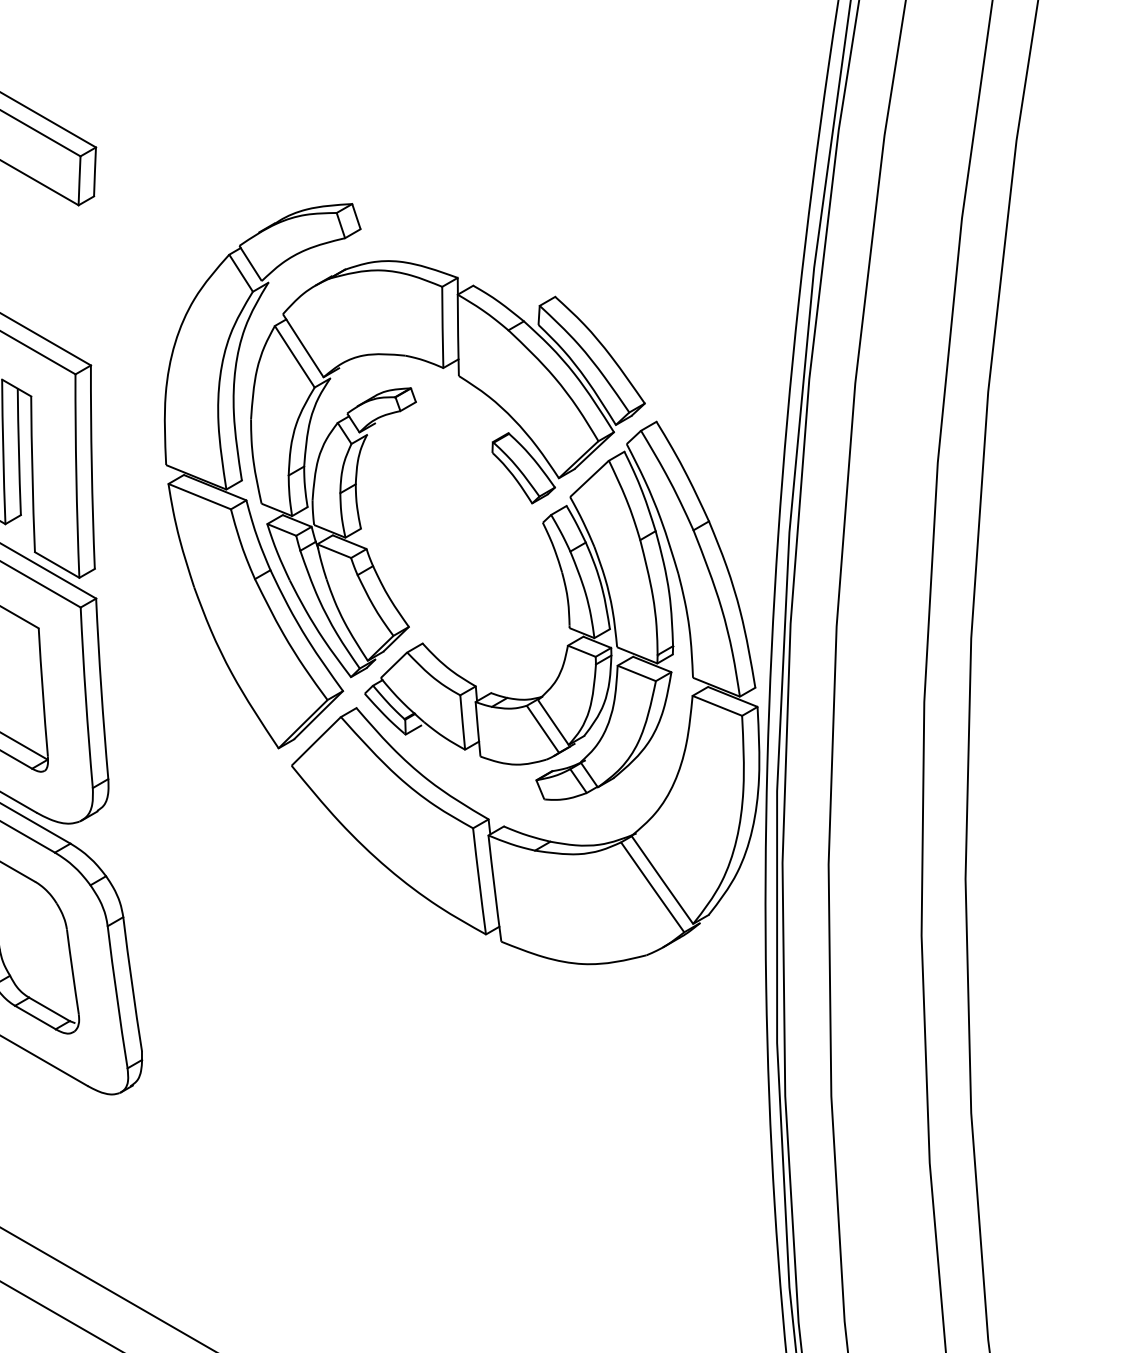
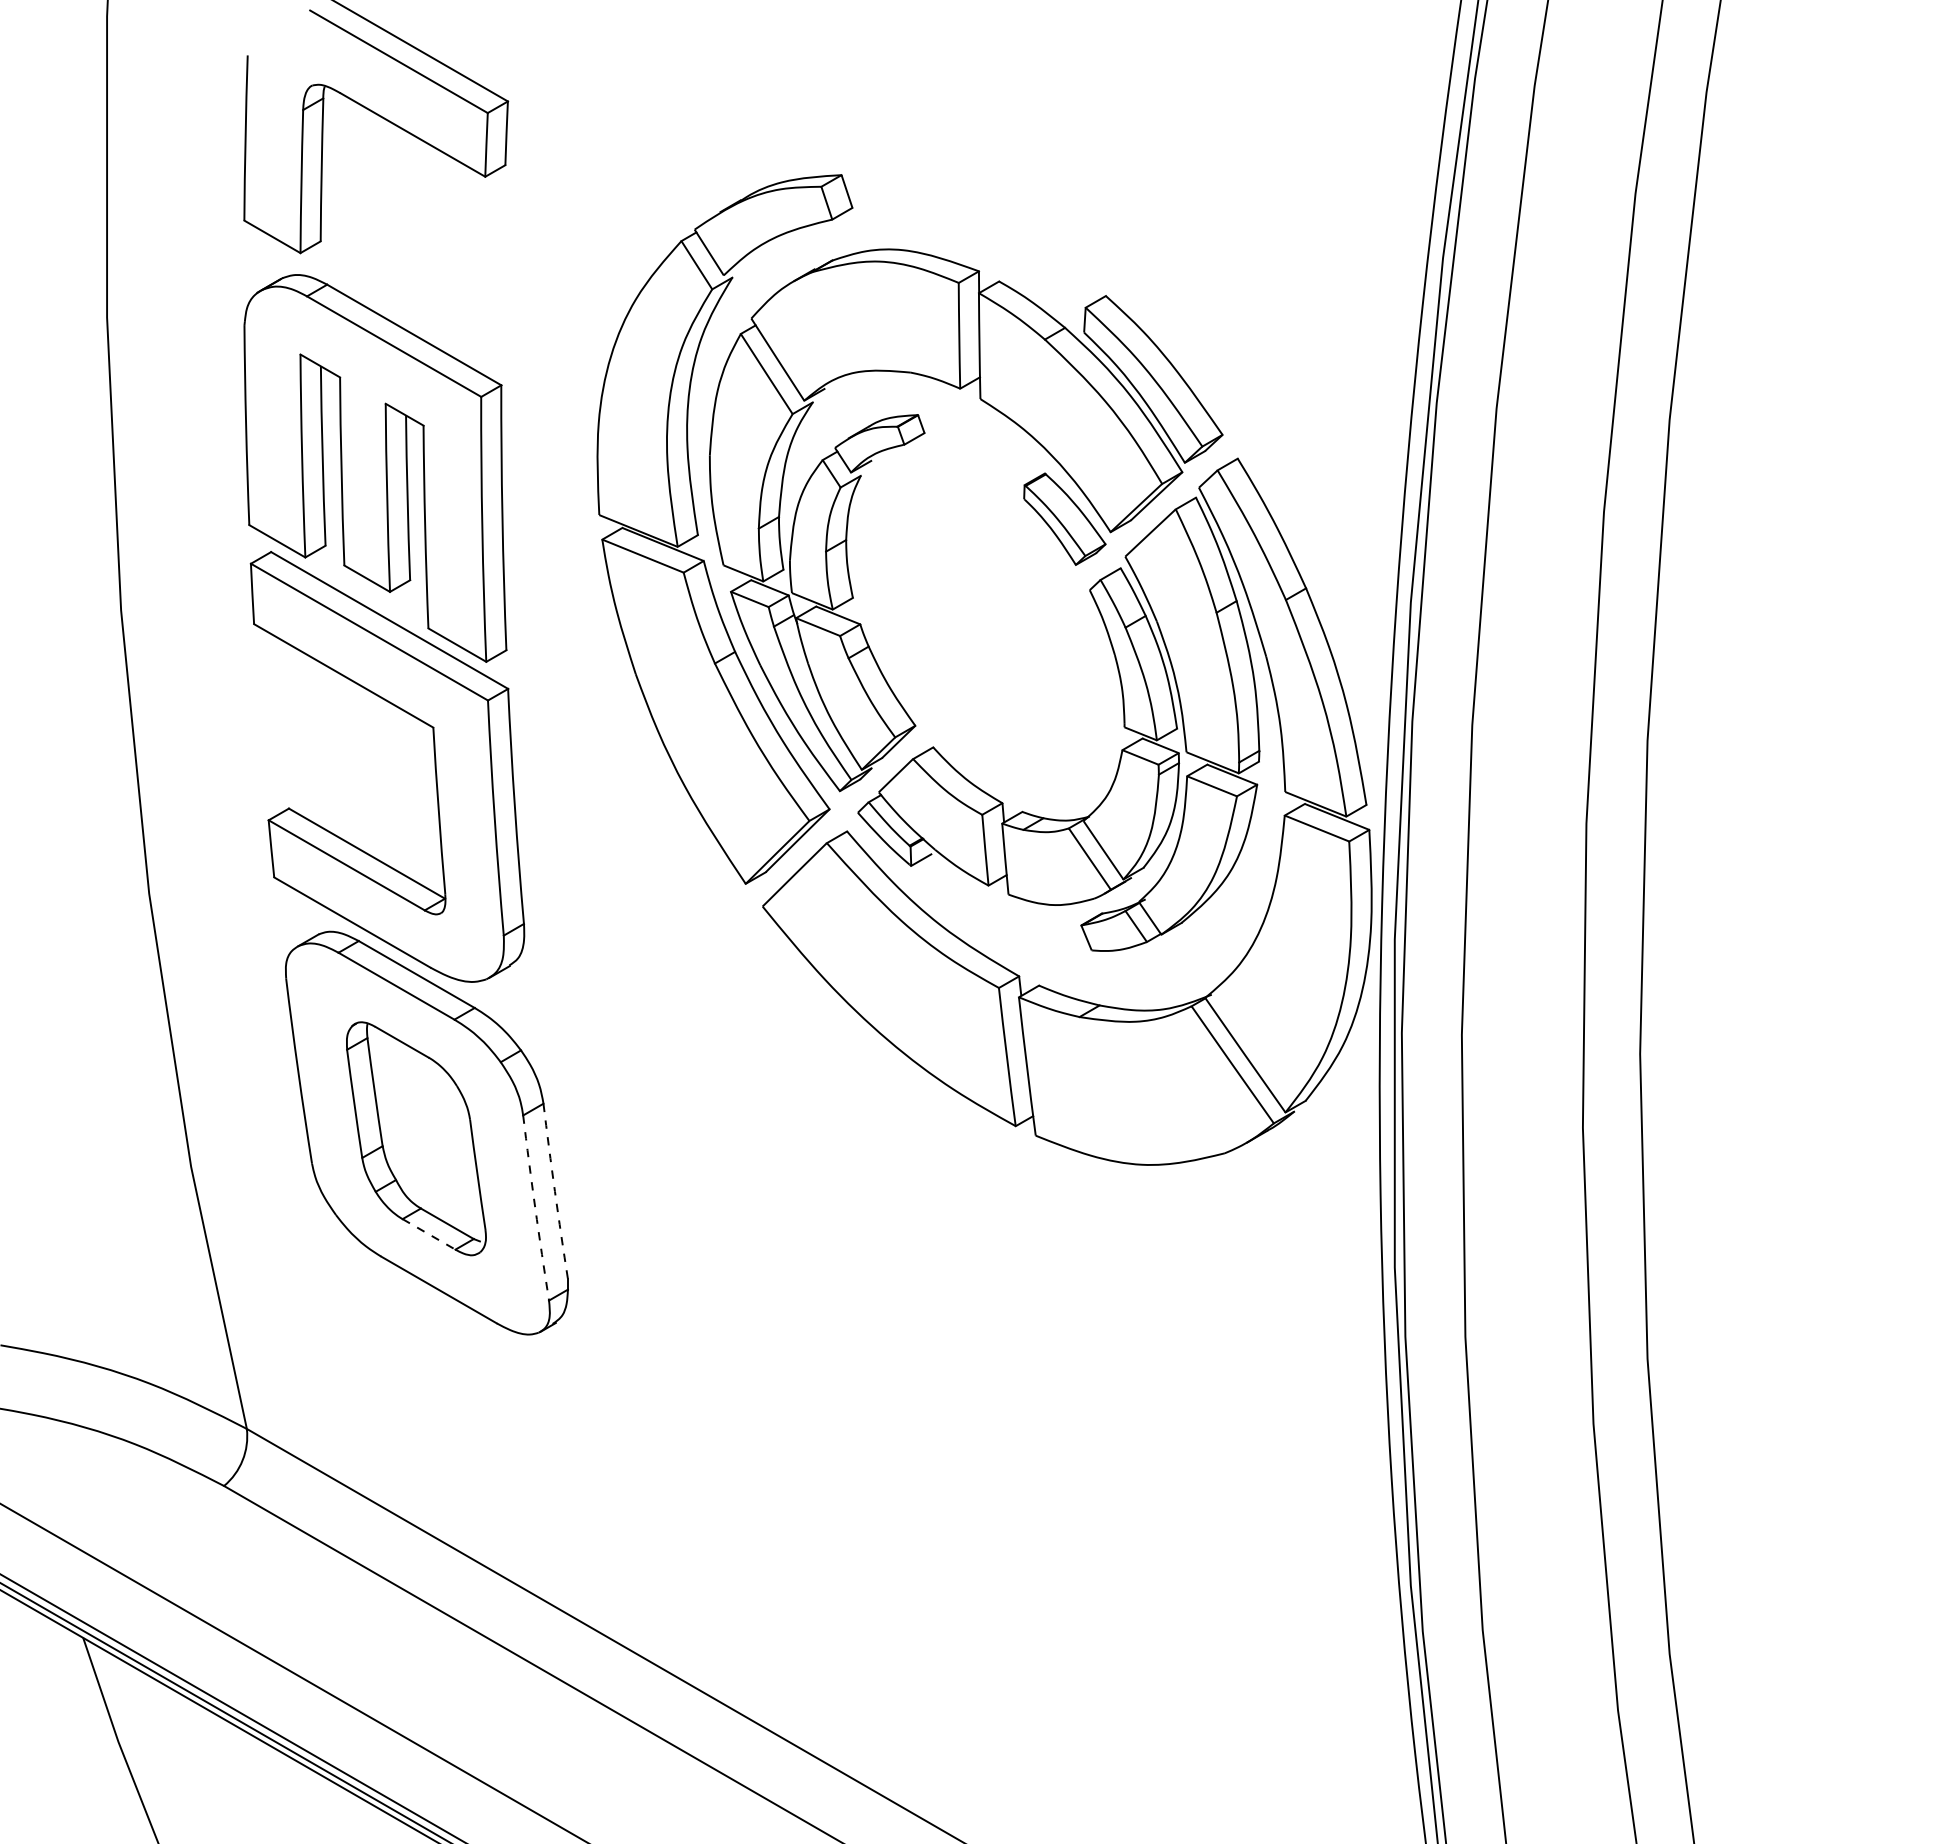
arc: (131, 984) -> (554, 1191), solid -> dashed
arc: (117, 997) -> (535, 1208), solid -> dashed
line: (35, 1017) -> (429, 1234), solid -> dashed

